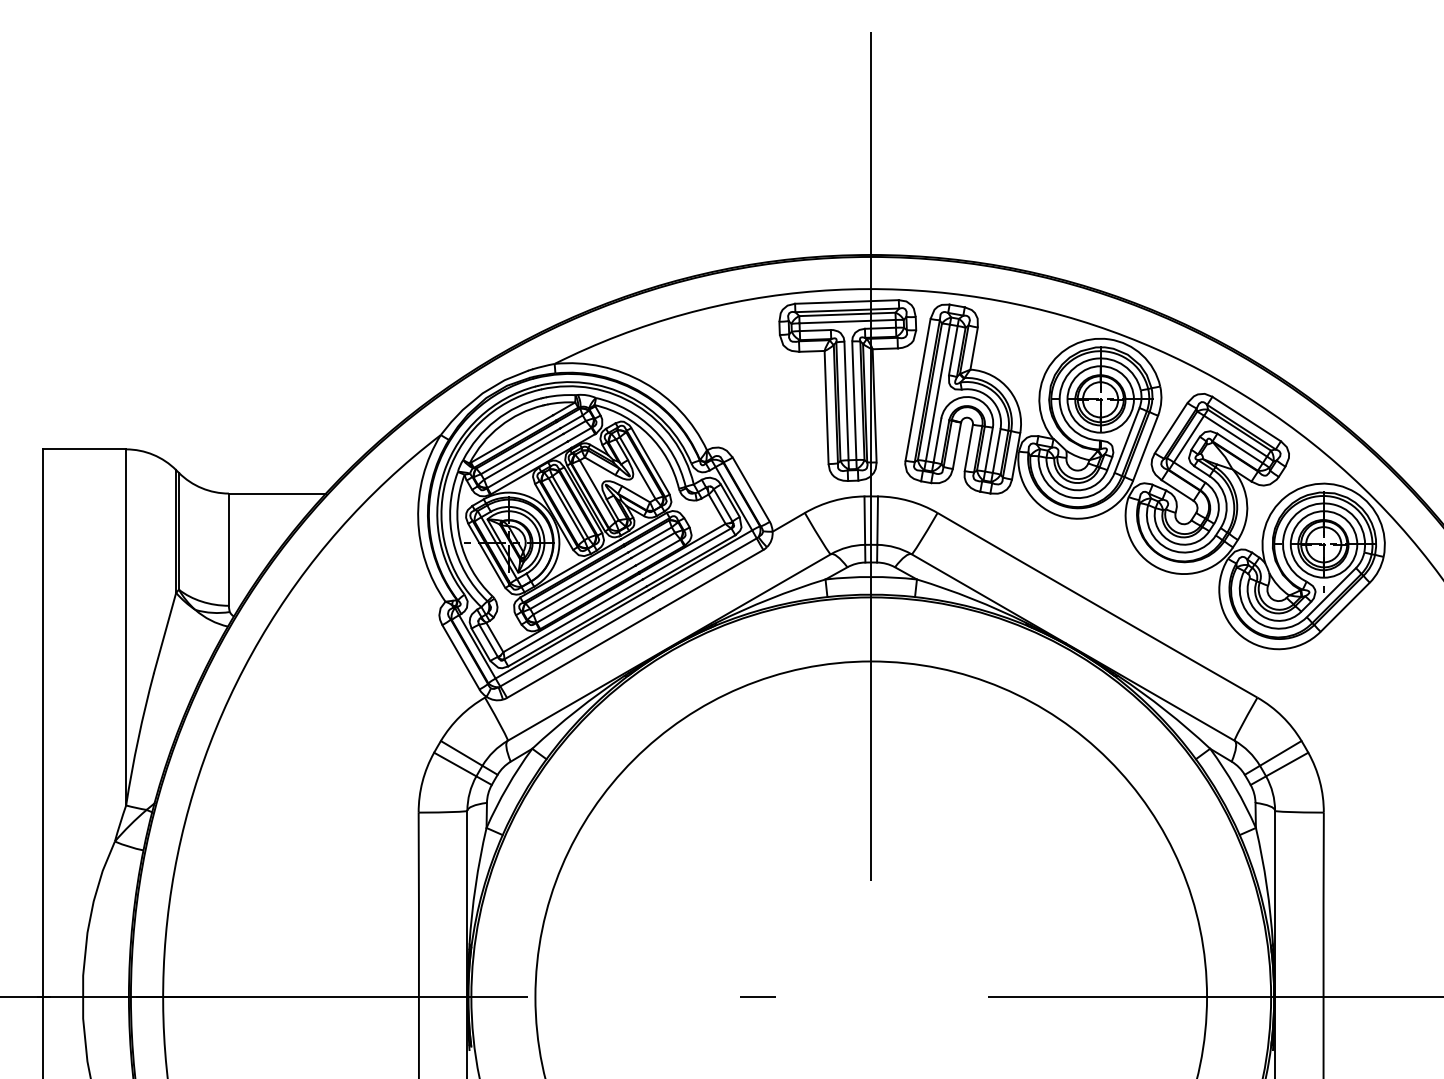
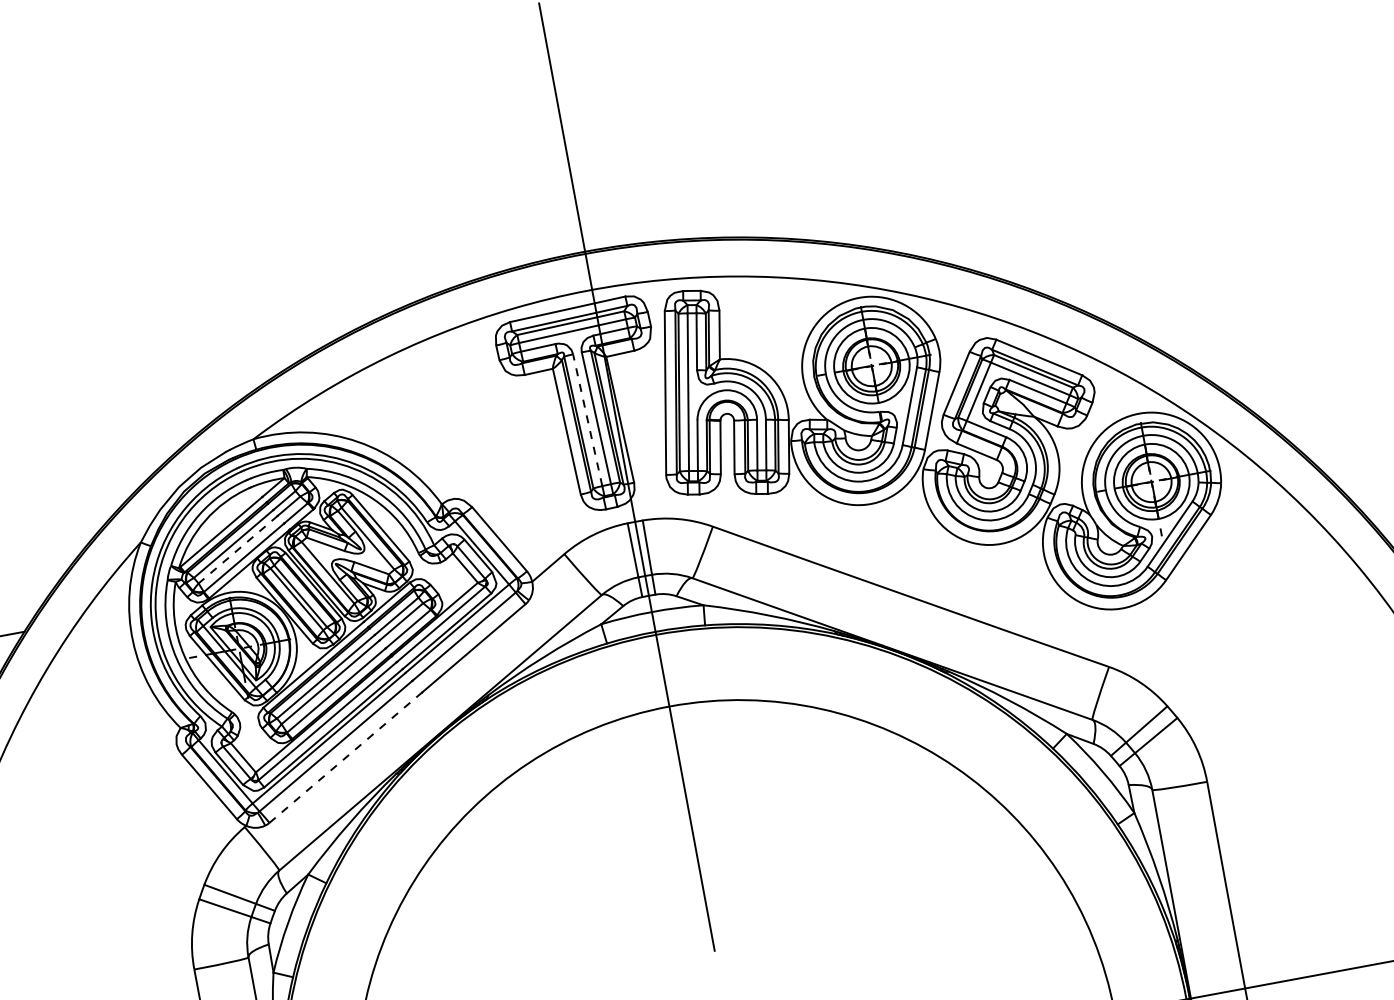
line: (846, 400) -> (587, 419), solid -> dashed
line: (523, 456) -> (237, 549), solid -> dashed
line: (583, 653) -> (345, 757), solid -> dashed

